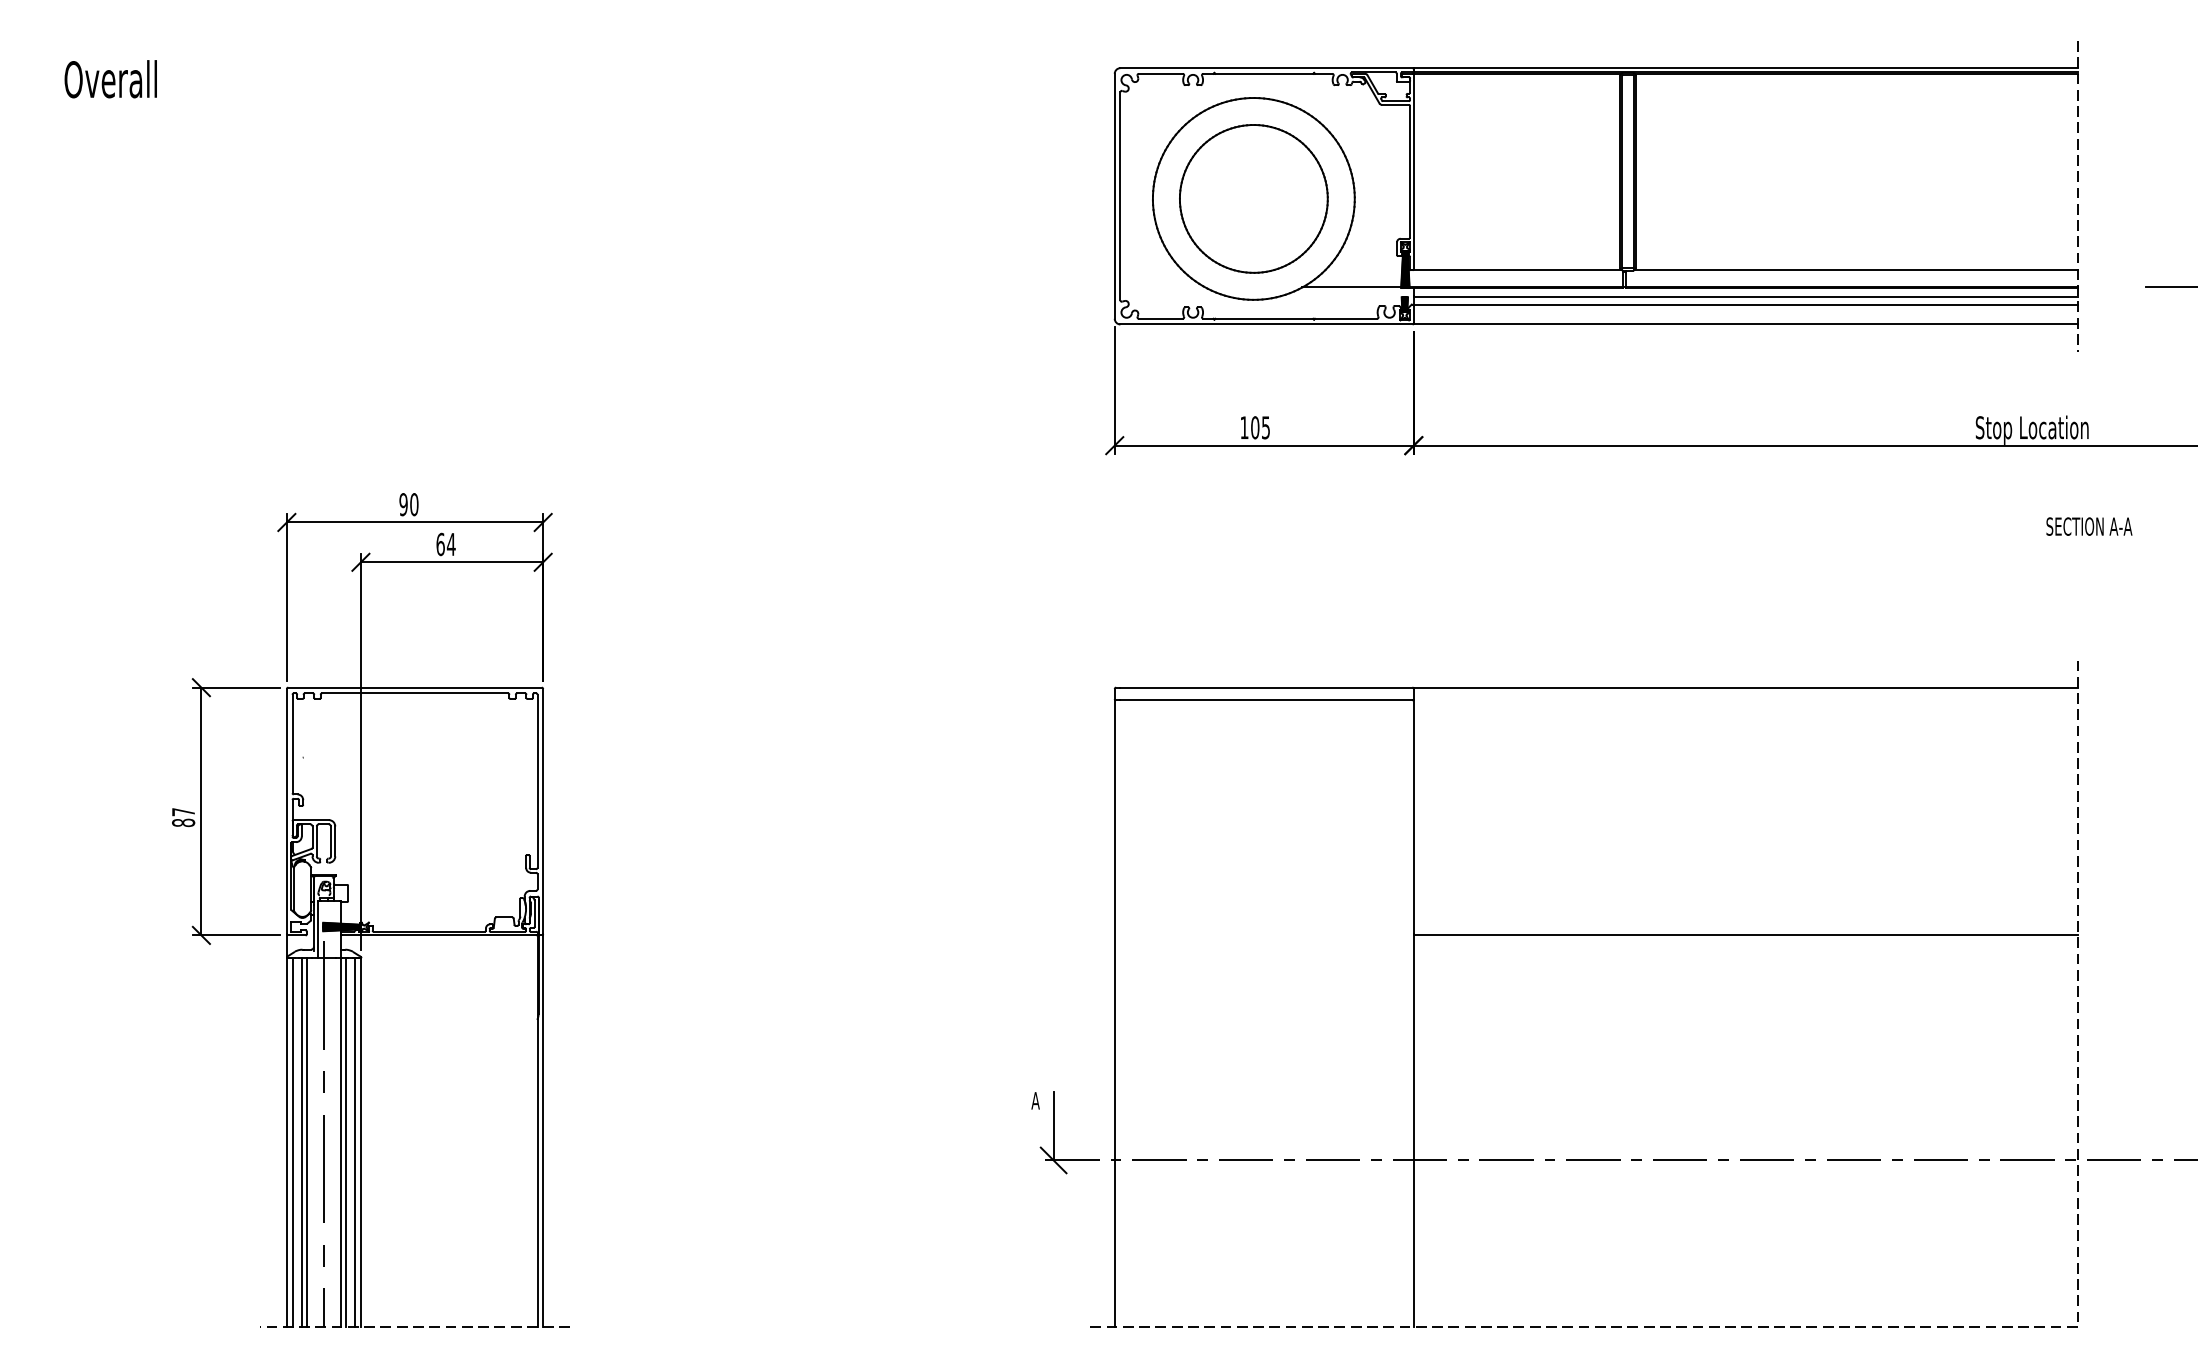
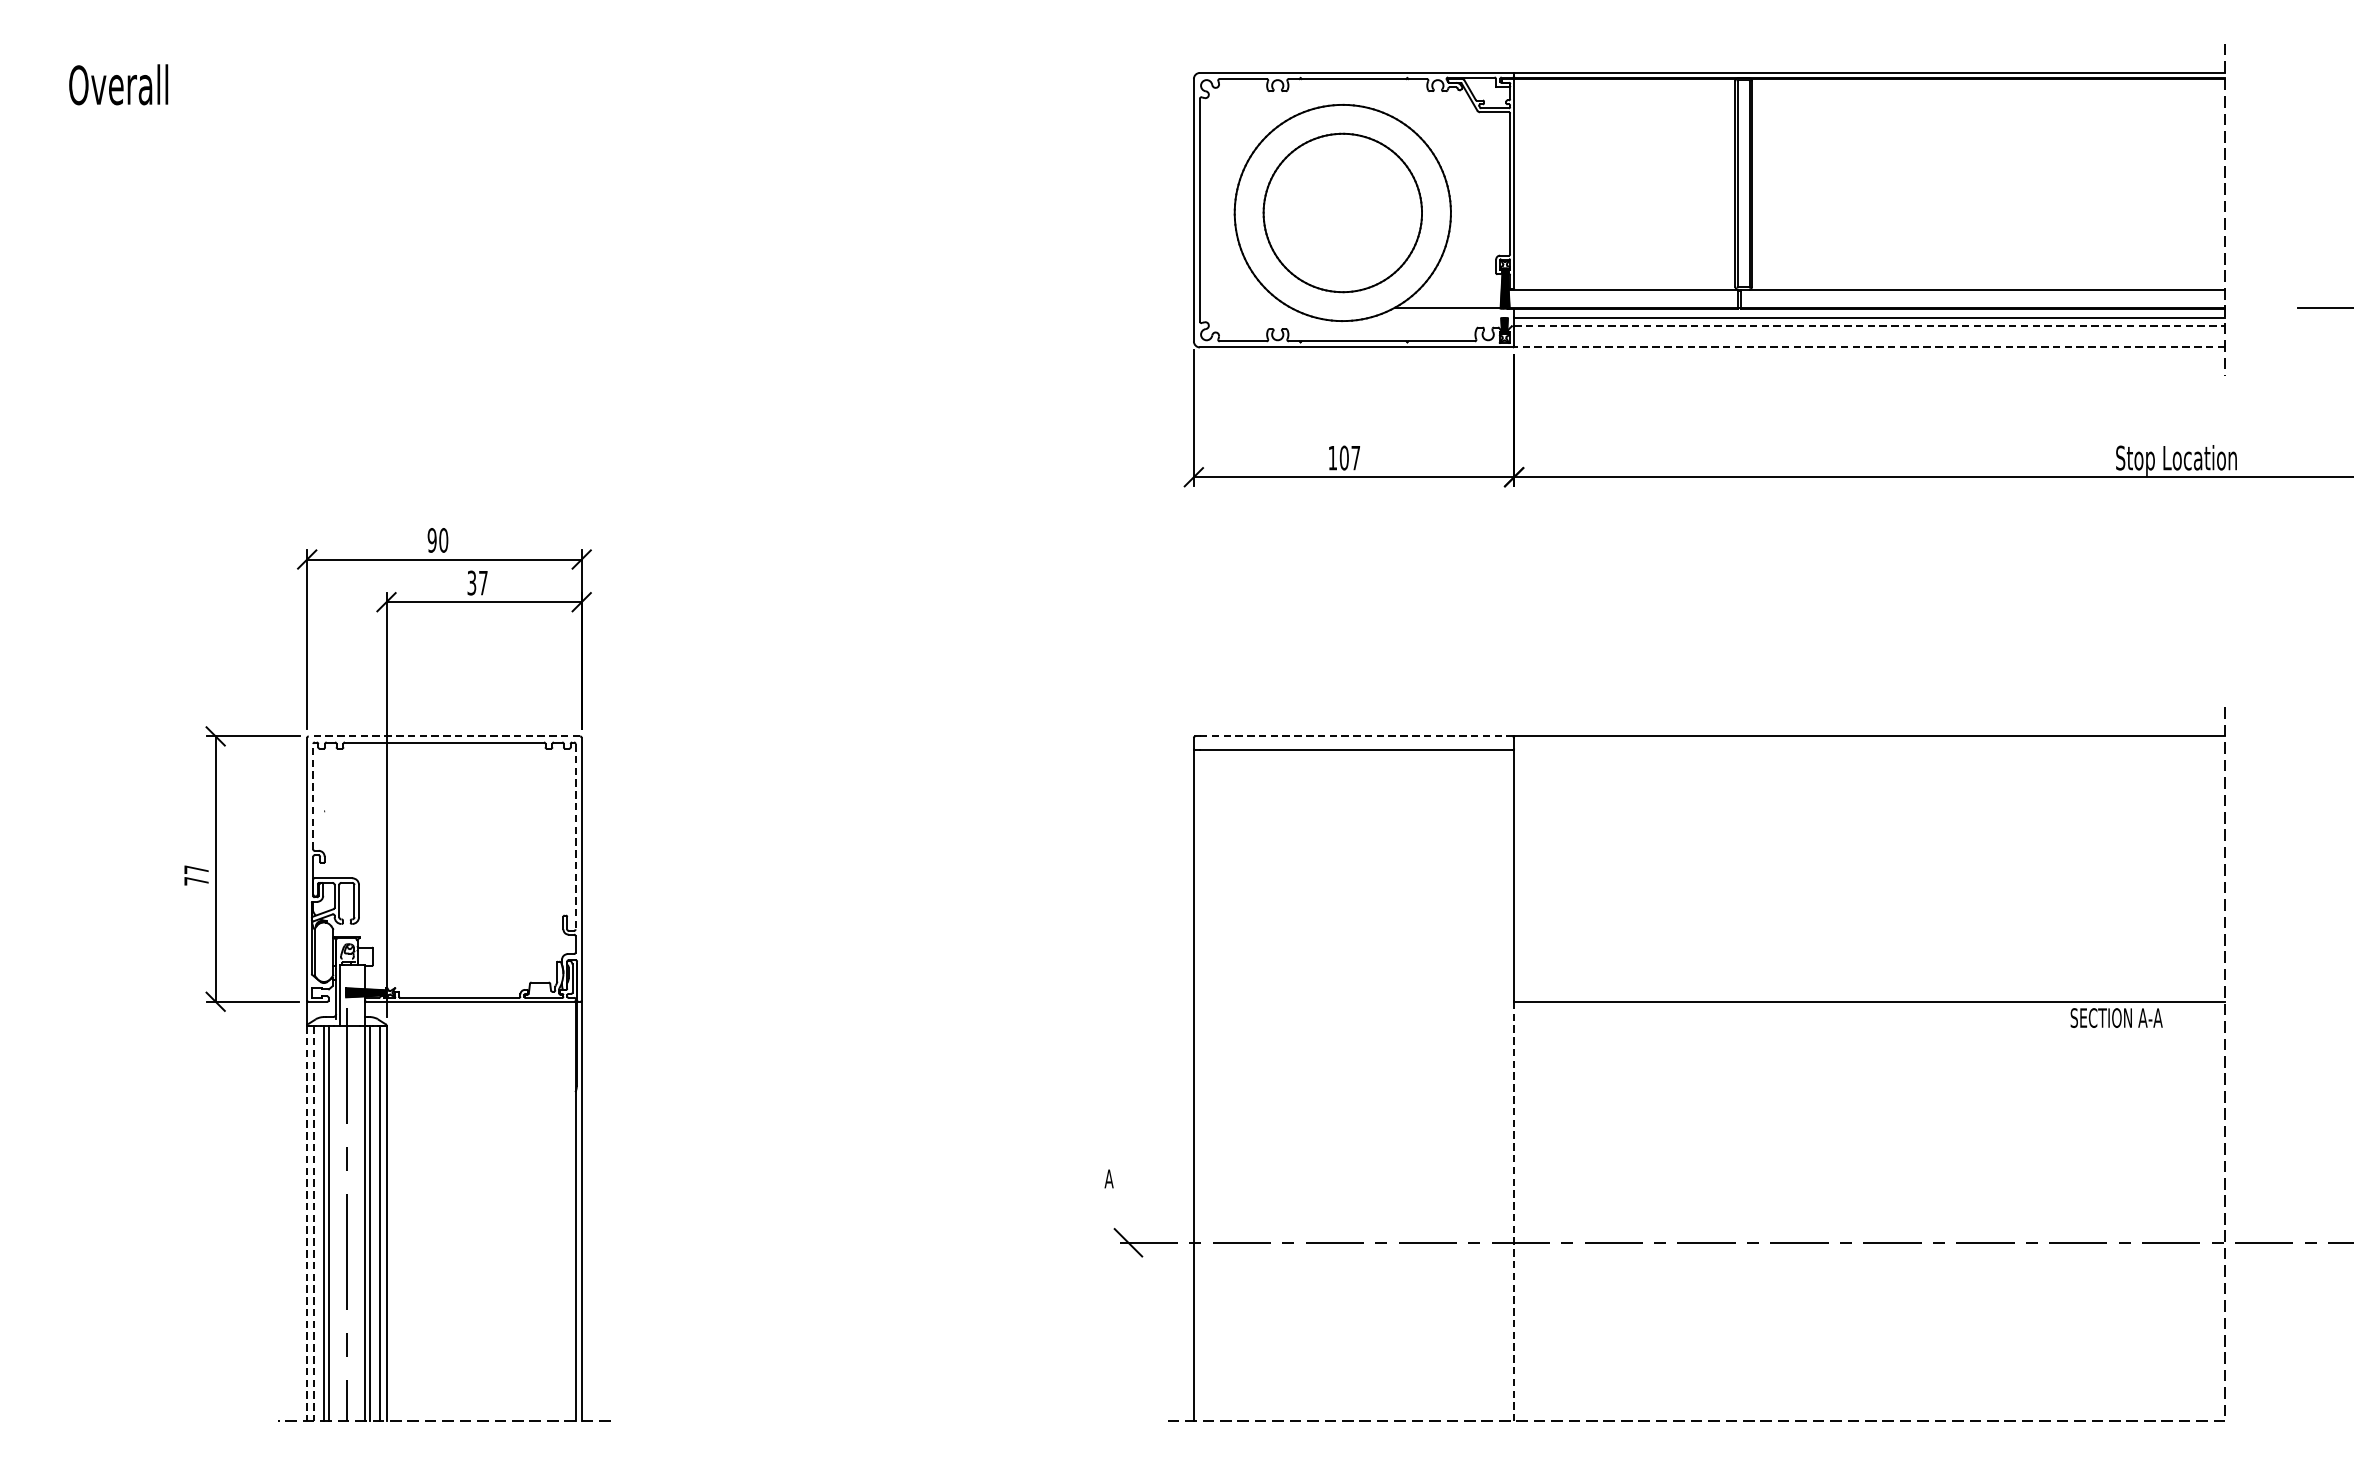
line: (1745, 304) -> (1869, 326), solid -> dashed
line: (1745, 324) -> (1869, 347), solid -> dashed
text: (1265, 427) -> (1355, 457), 105 -> 107
text: (2089, 526) -> (2116, 1017), moved
text: (445, 544) -> (477, 583), 64 -> 37
line: (415, 687) -> (444, 736), solid -> dashed
line: (1266, 687) -> (1356, 736), solid -> dashed
line: (292, 743) -> (313, 796), solid -> dashed
line: (537, 781) -> (575, 836), solid -> dashed
text: (183, 822) -> (196, 880), 87 -> 77
line: (1053, 1126) -> (1128, 1206), removed
line: (1413, 1131) -> (1513, 1211), solid -> dashed
line: (286, 1143) -> (306, 1224), solid -> dashed
line: (293, 1143) -> (314, 1224), solid -> dashed

